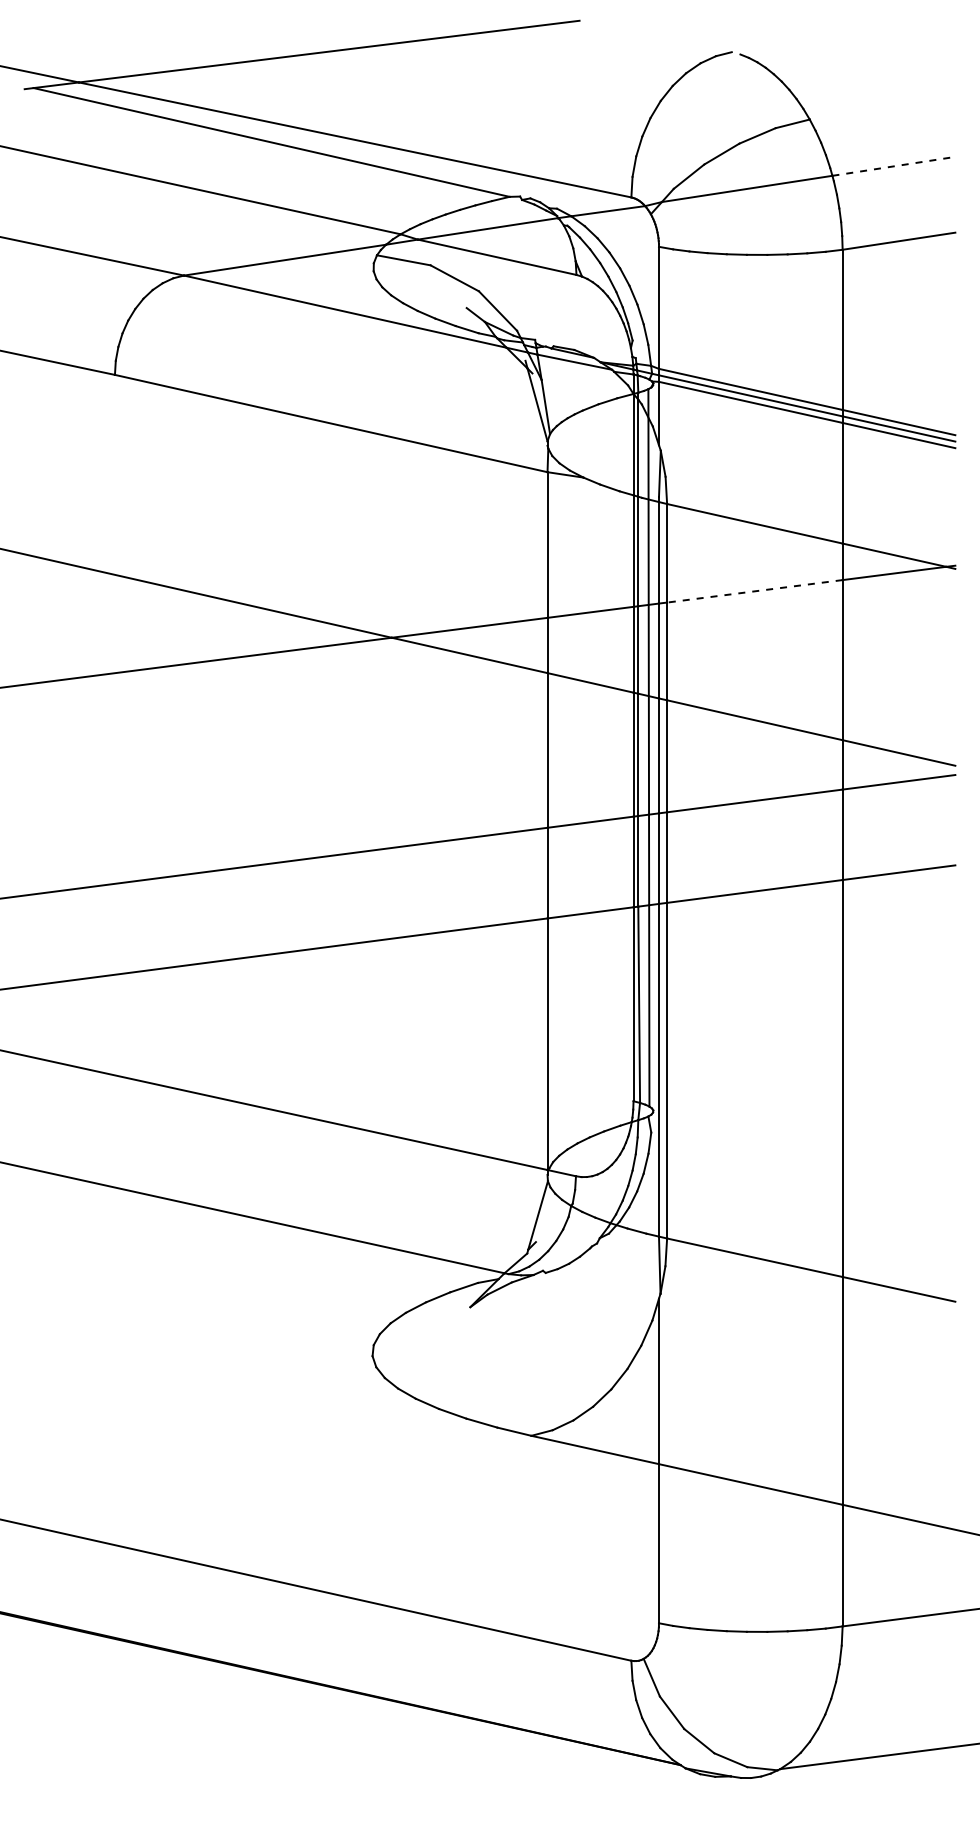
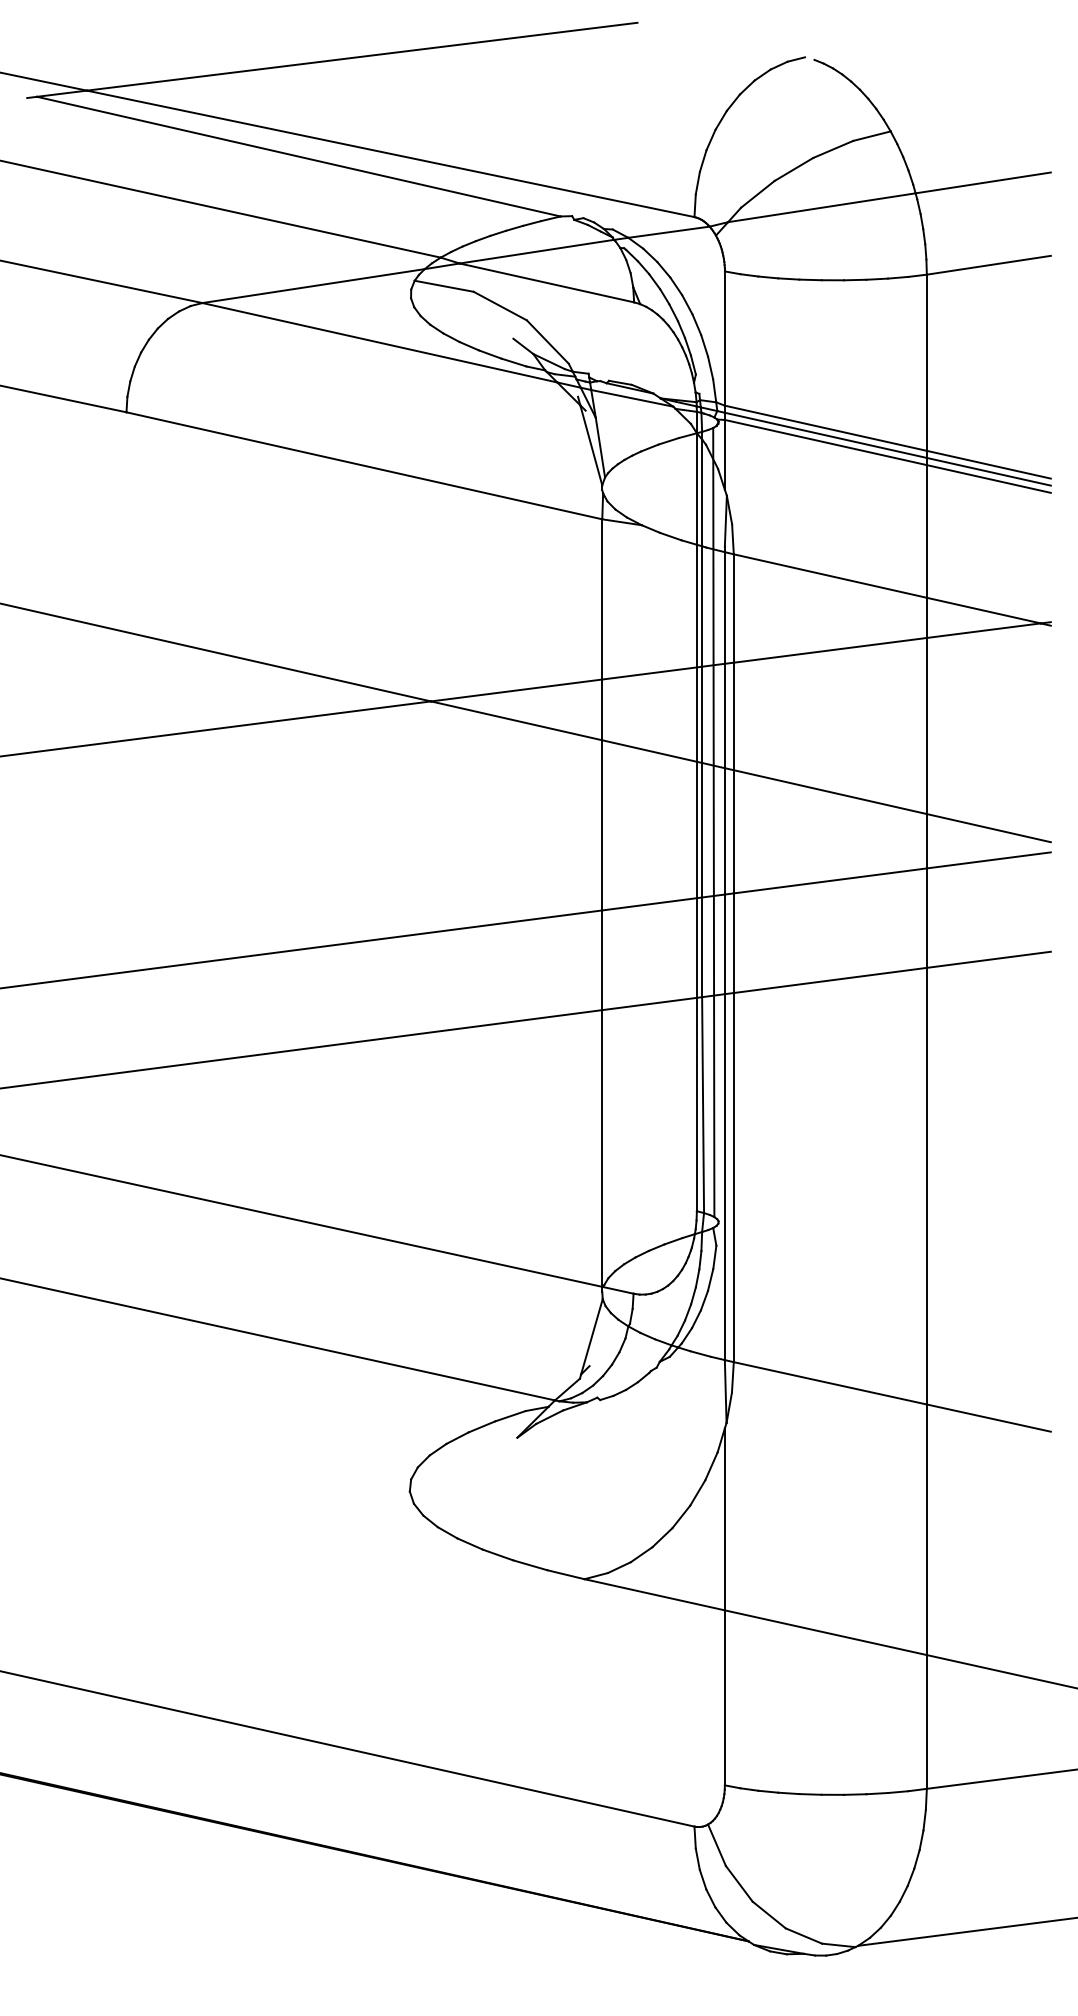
line: (894, 166) -> (983, 183), dashed -> solid
line: (754, 591) -> (829, 650), dashed -> solid

